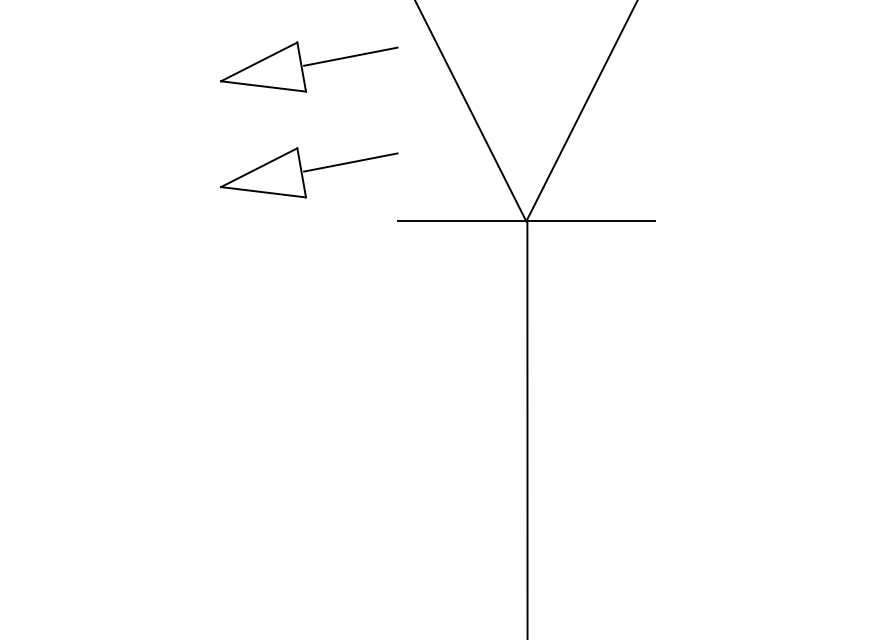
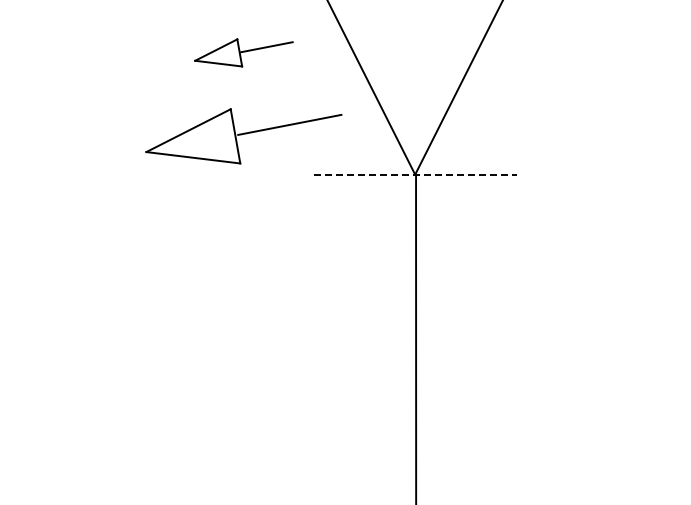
part: (308, 66) -> (243, 52), size x0.7
part: (308, 172) -> (243, 136), size x1.4
line: (526, 221) -> (415, 174), solid -> dashed

